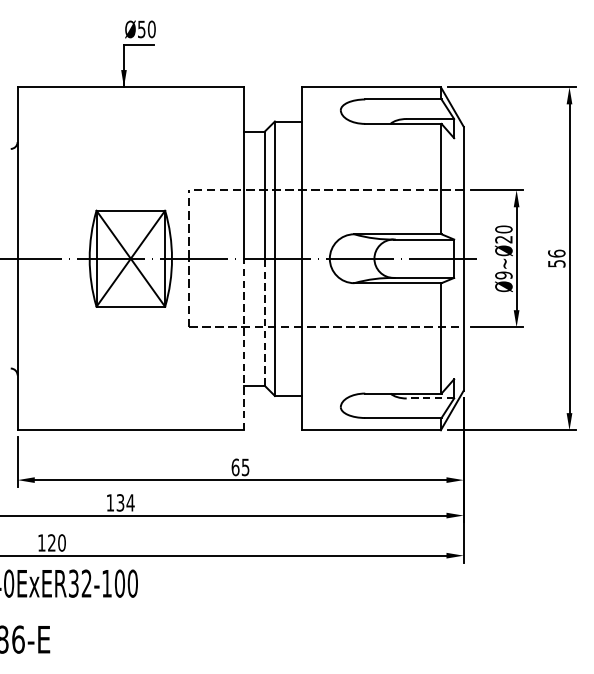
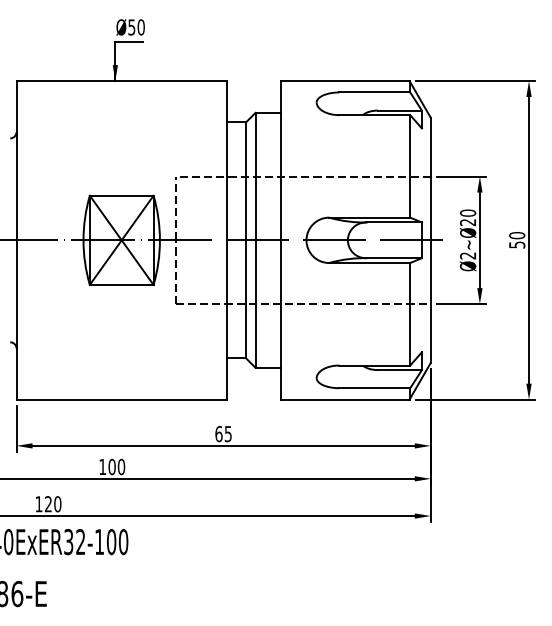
text: (557, 253) -> (517, 235), 56 -> 50
text: (504, 275) -> (468, 255), Ø9~Ø20 -> Ø2~Ø20
line: (264, 322) -> (245, 299), dashed -> solid
line: (243, 344) -> (226, 319), dashed -> solid
line: (430, 398) -> (399, 370), dashed -> solid
text: (125, 502) -> (116, 466), 134 -> 100

